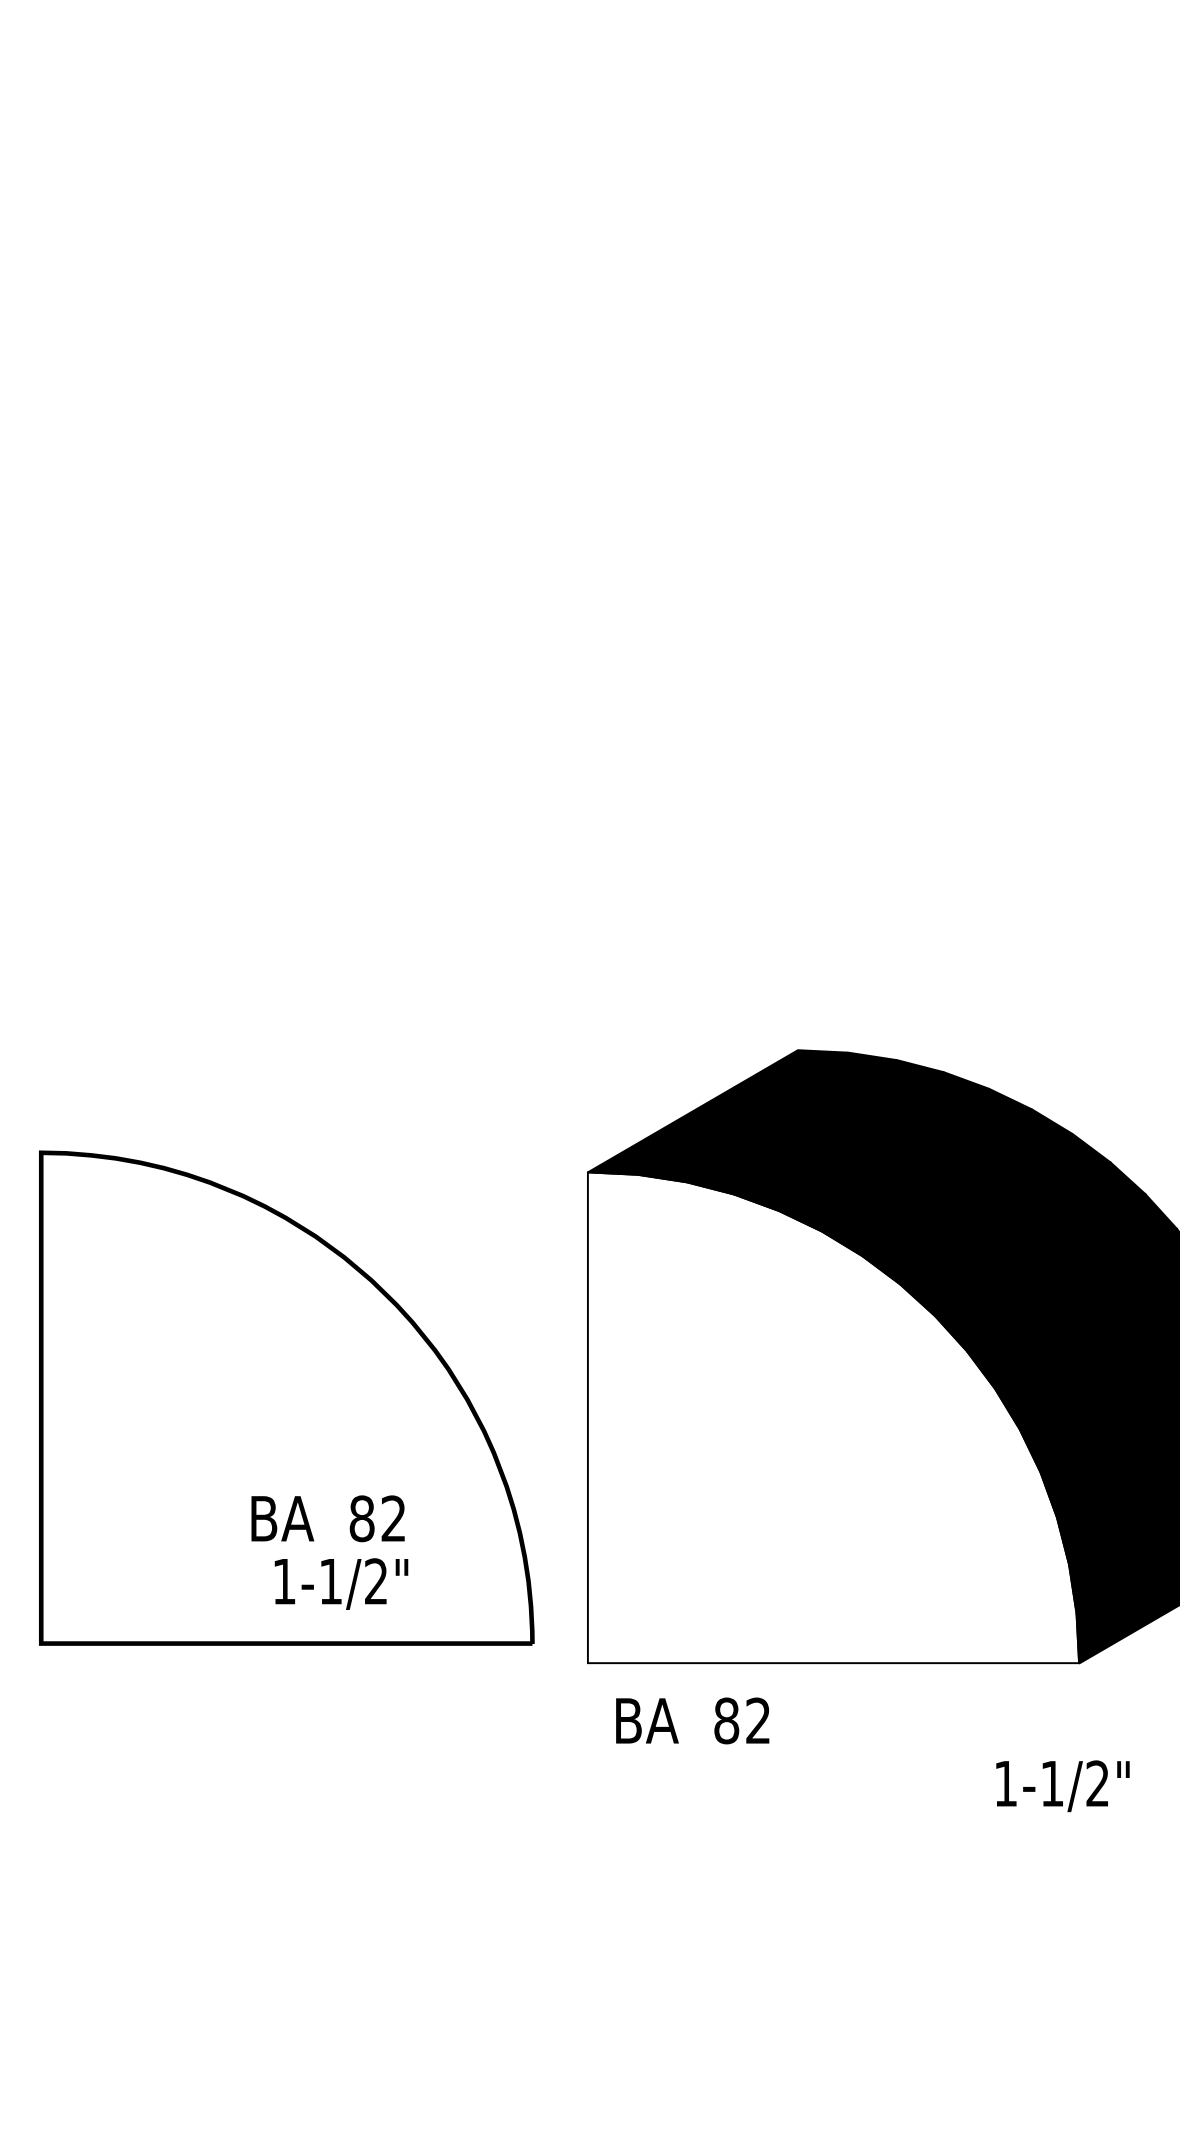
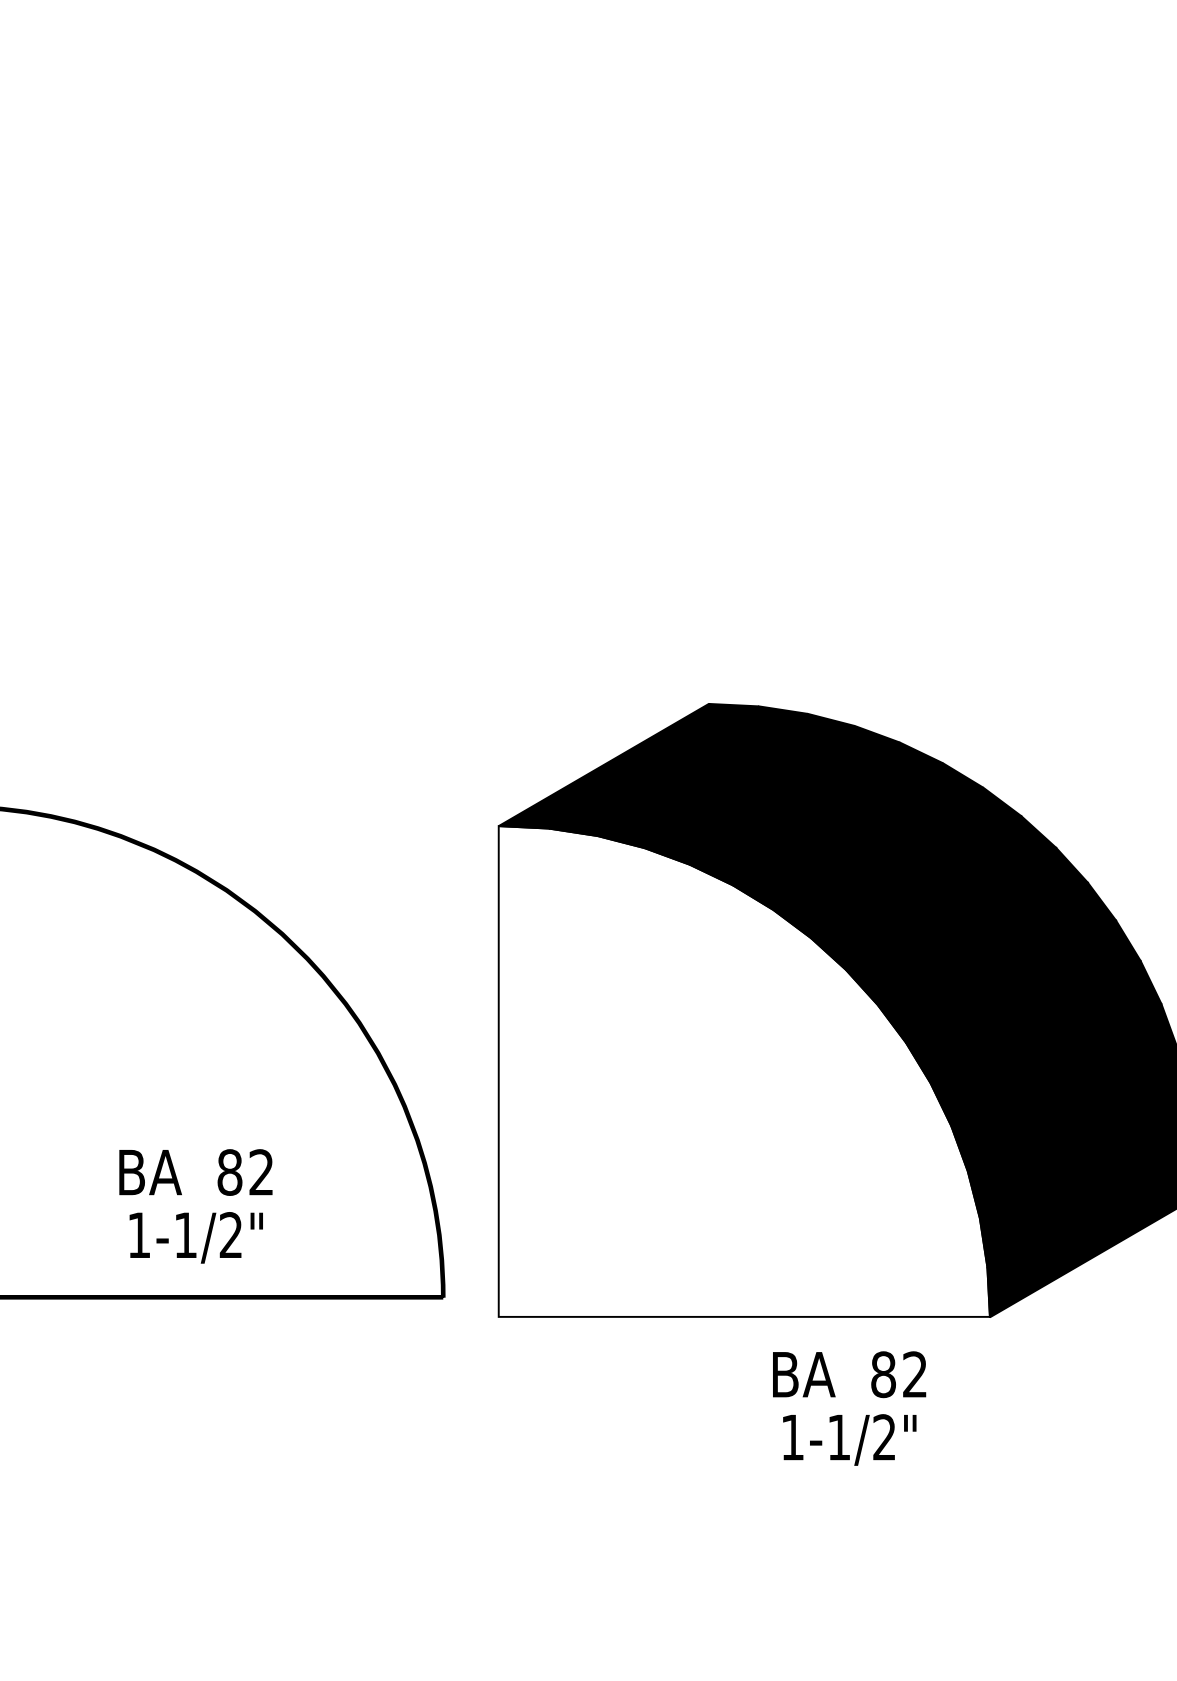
text: (327, 1518) -> (195, 1172), moved
text: (341, 1583) -> (196, 1237), moved
text: (692, 1720) -> (849, 1374), moved
text: (1062, 1786) -> (849, 1440), moved

